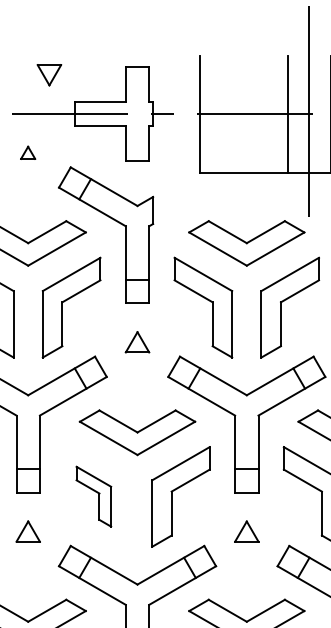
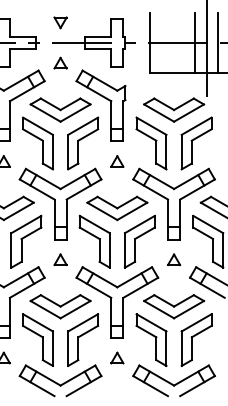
part: (49, 74) -> (60, 22), moved
part: (28, 151) -> (60, 62), size x1.67
part: (93, 496) -> (94, 241), size x1.67

